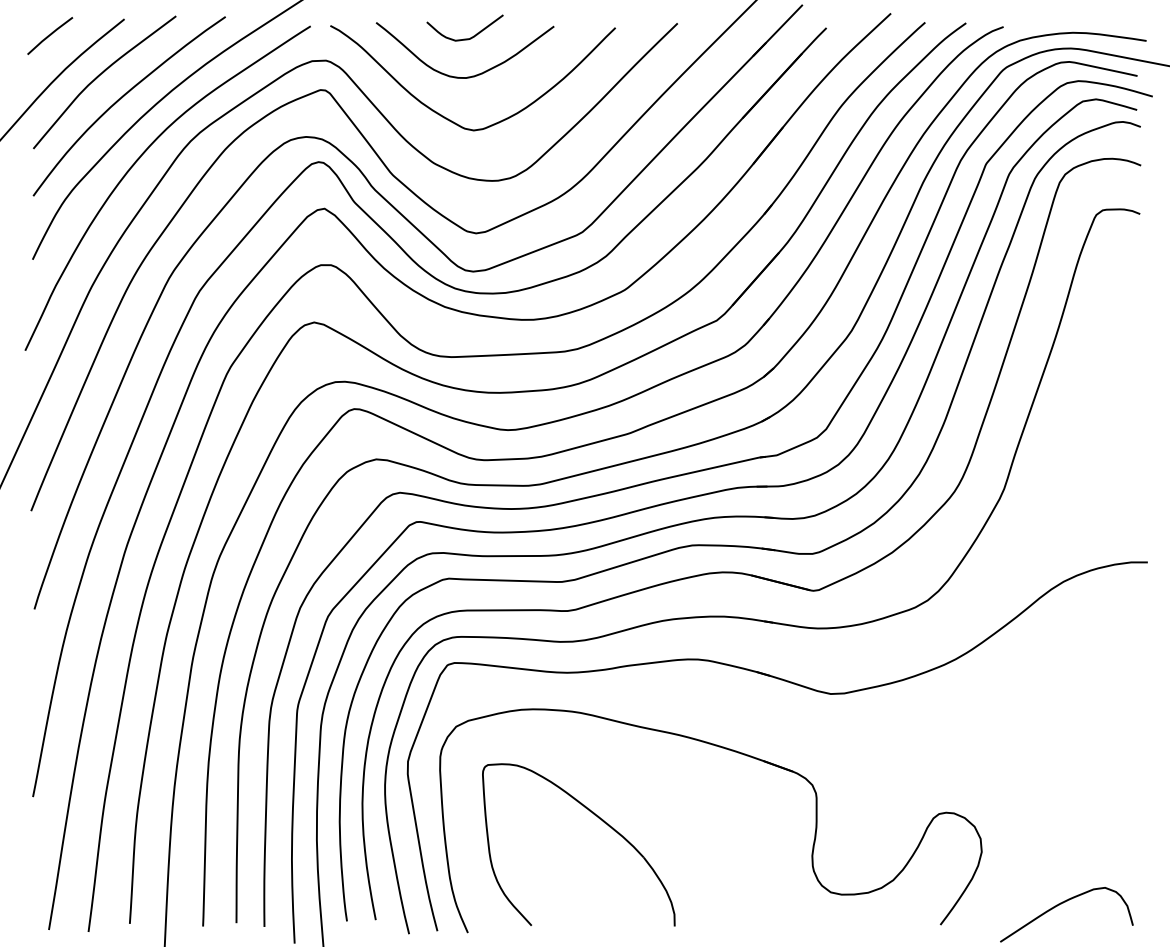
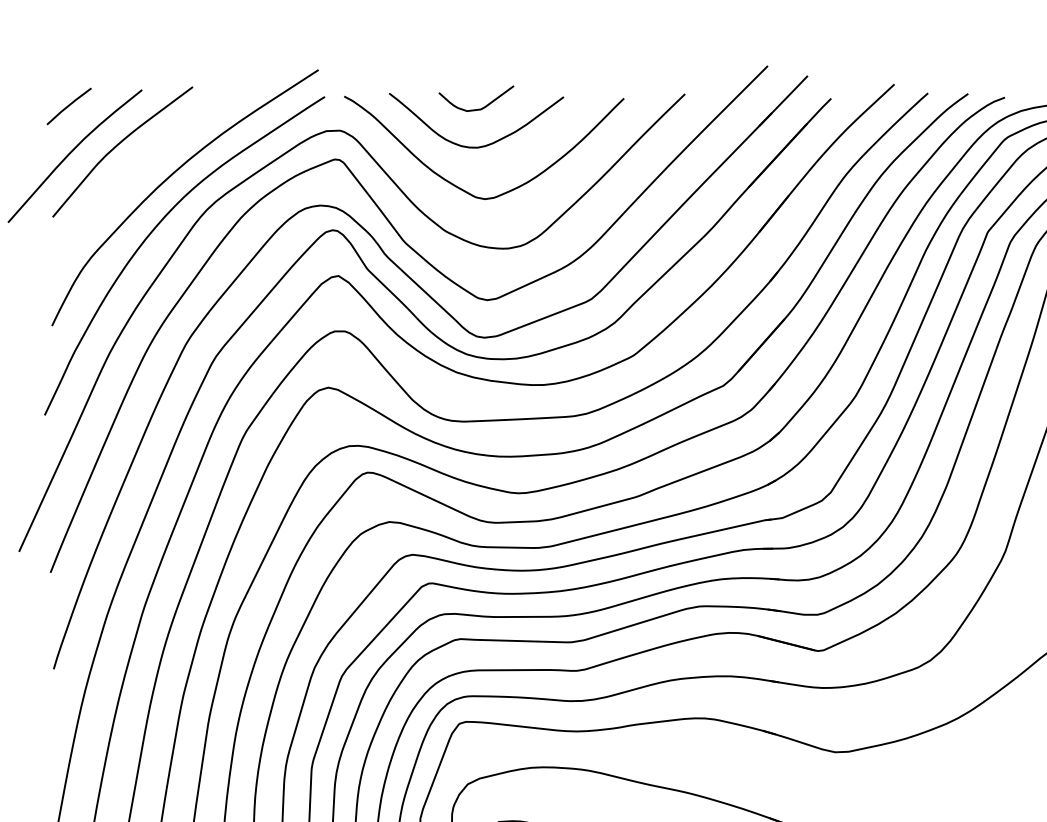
curve: (122, 98) -> (140, 167), removed

